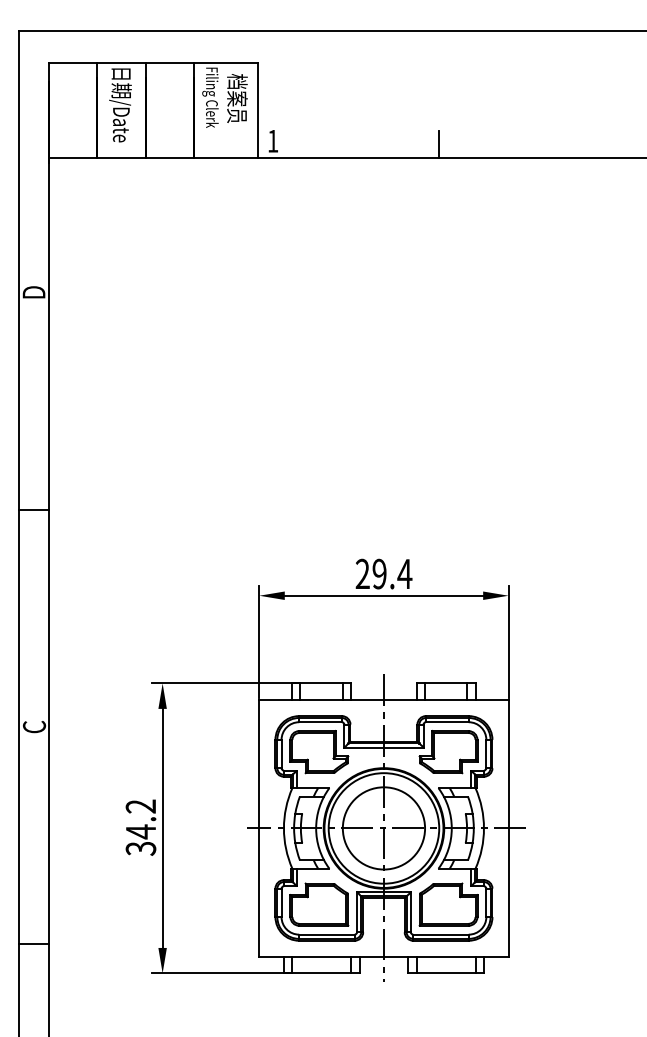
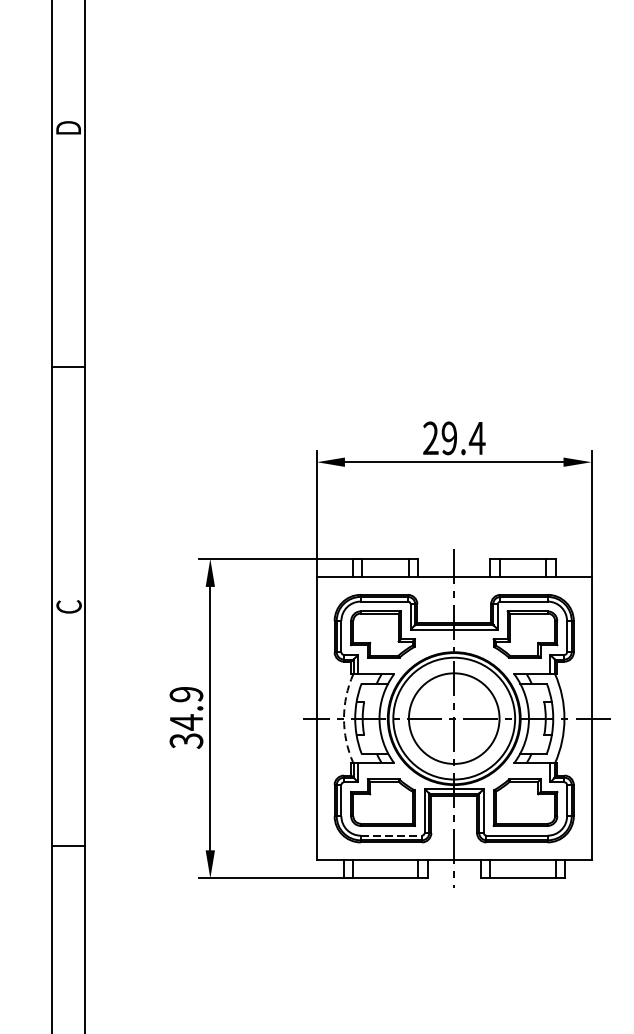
text: (141, 806) -> (187, 694), 34.2 -> 34.9
arc: (283, 828) -> (343, 718), solid -> dashed
line: (326, 934) -> (390, 835), solid -> dashed

